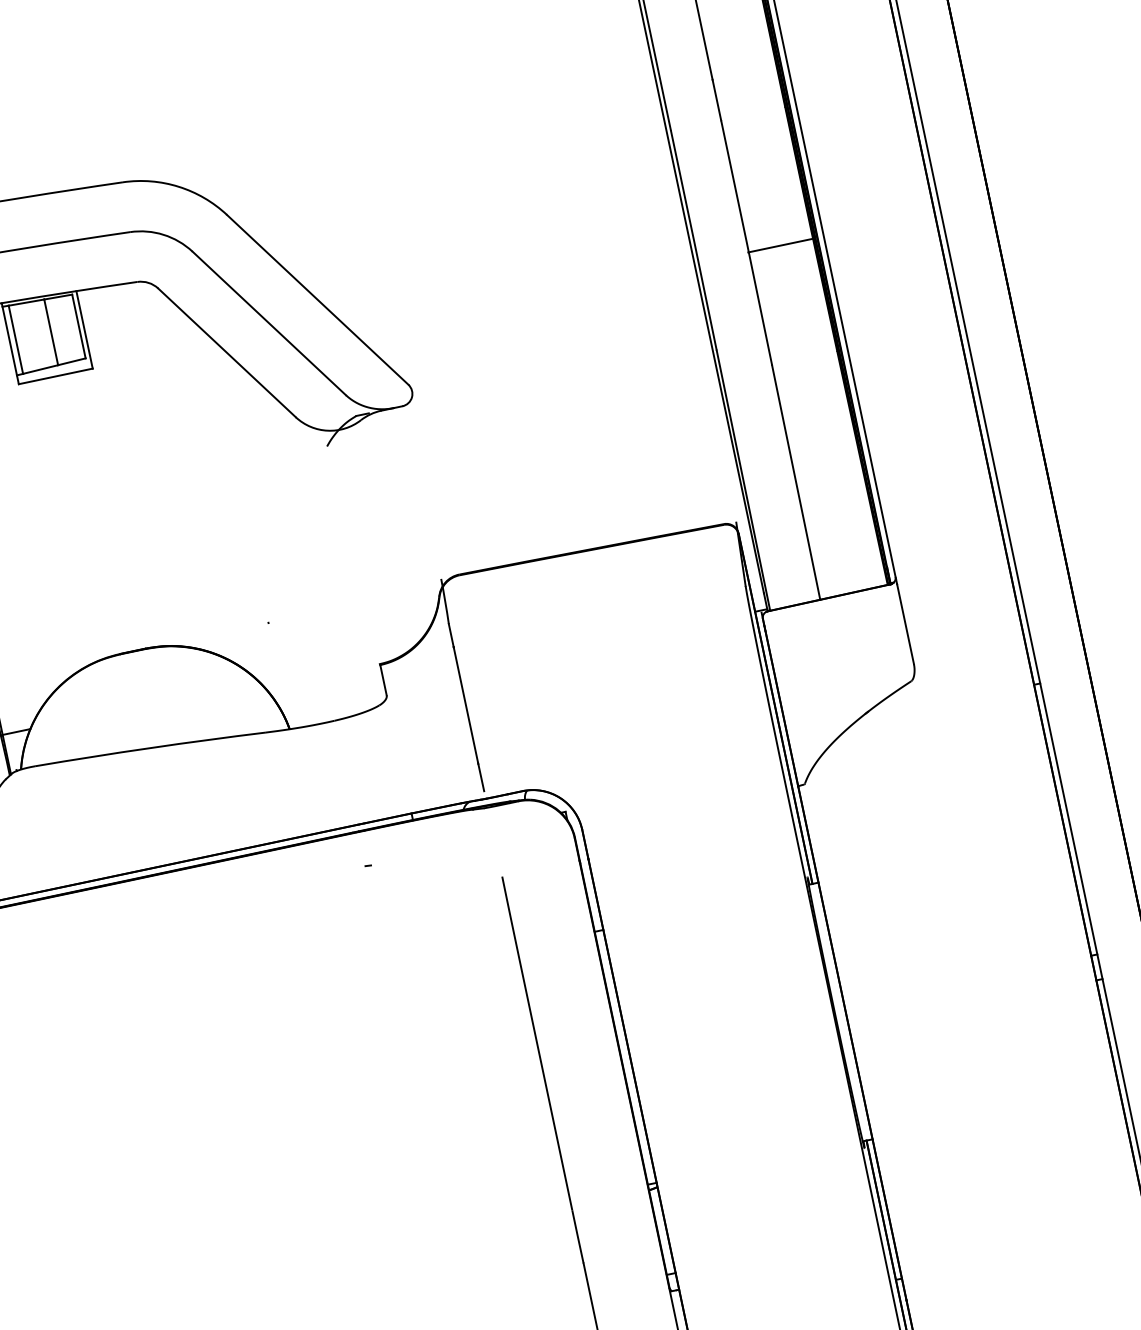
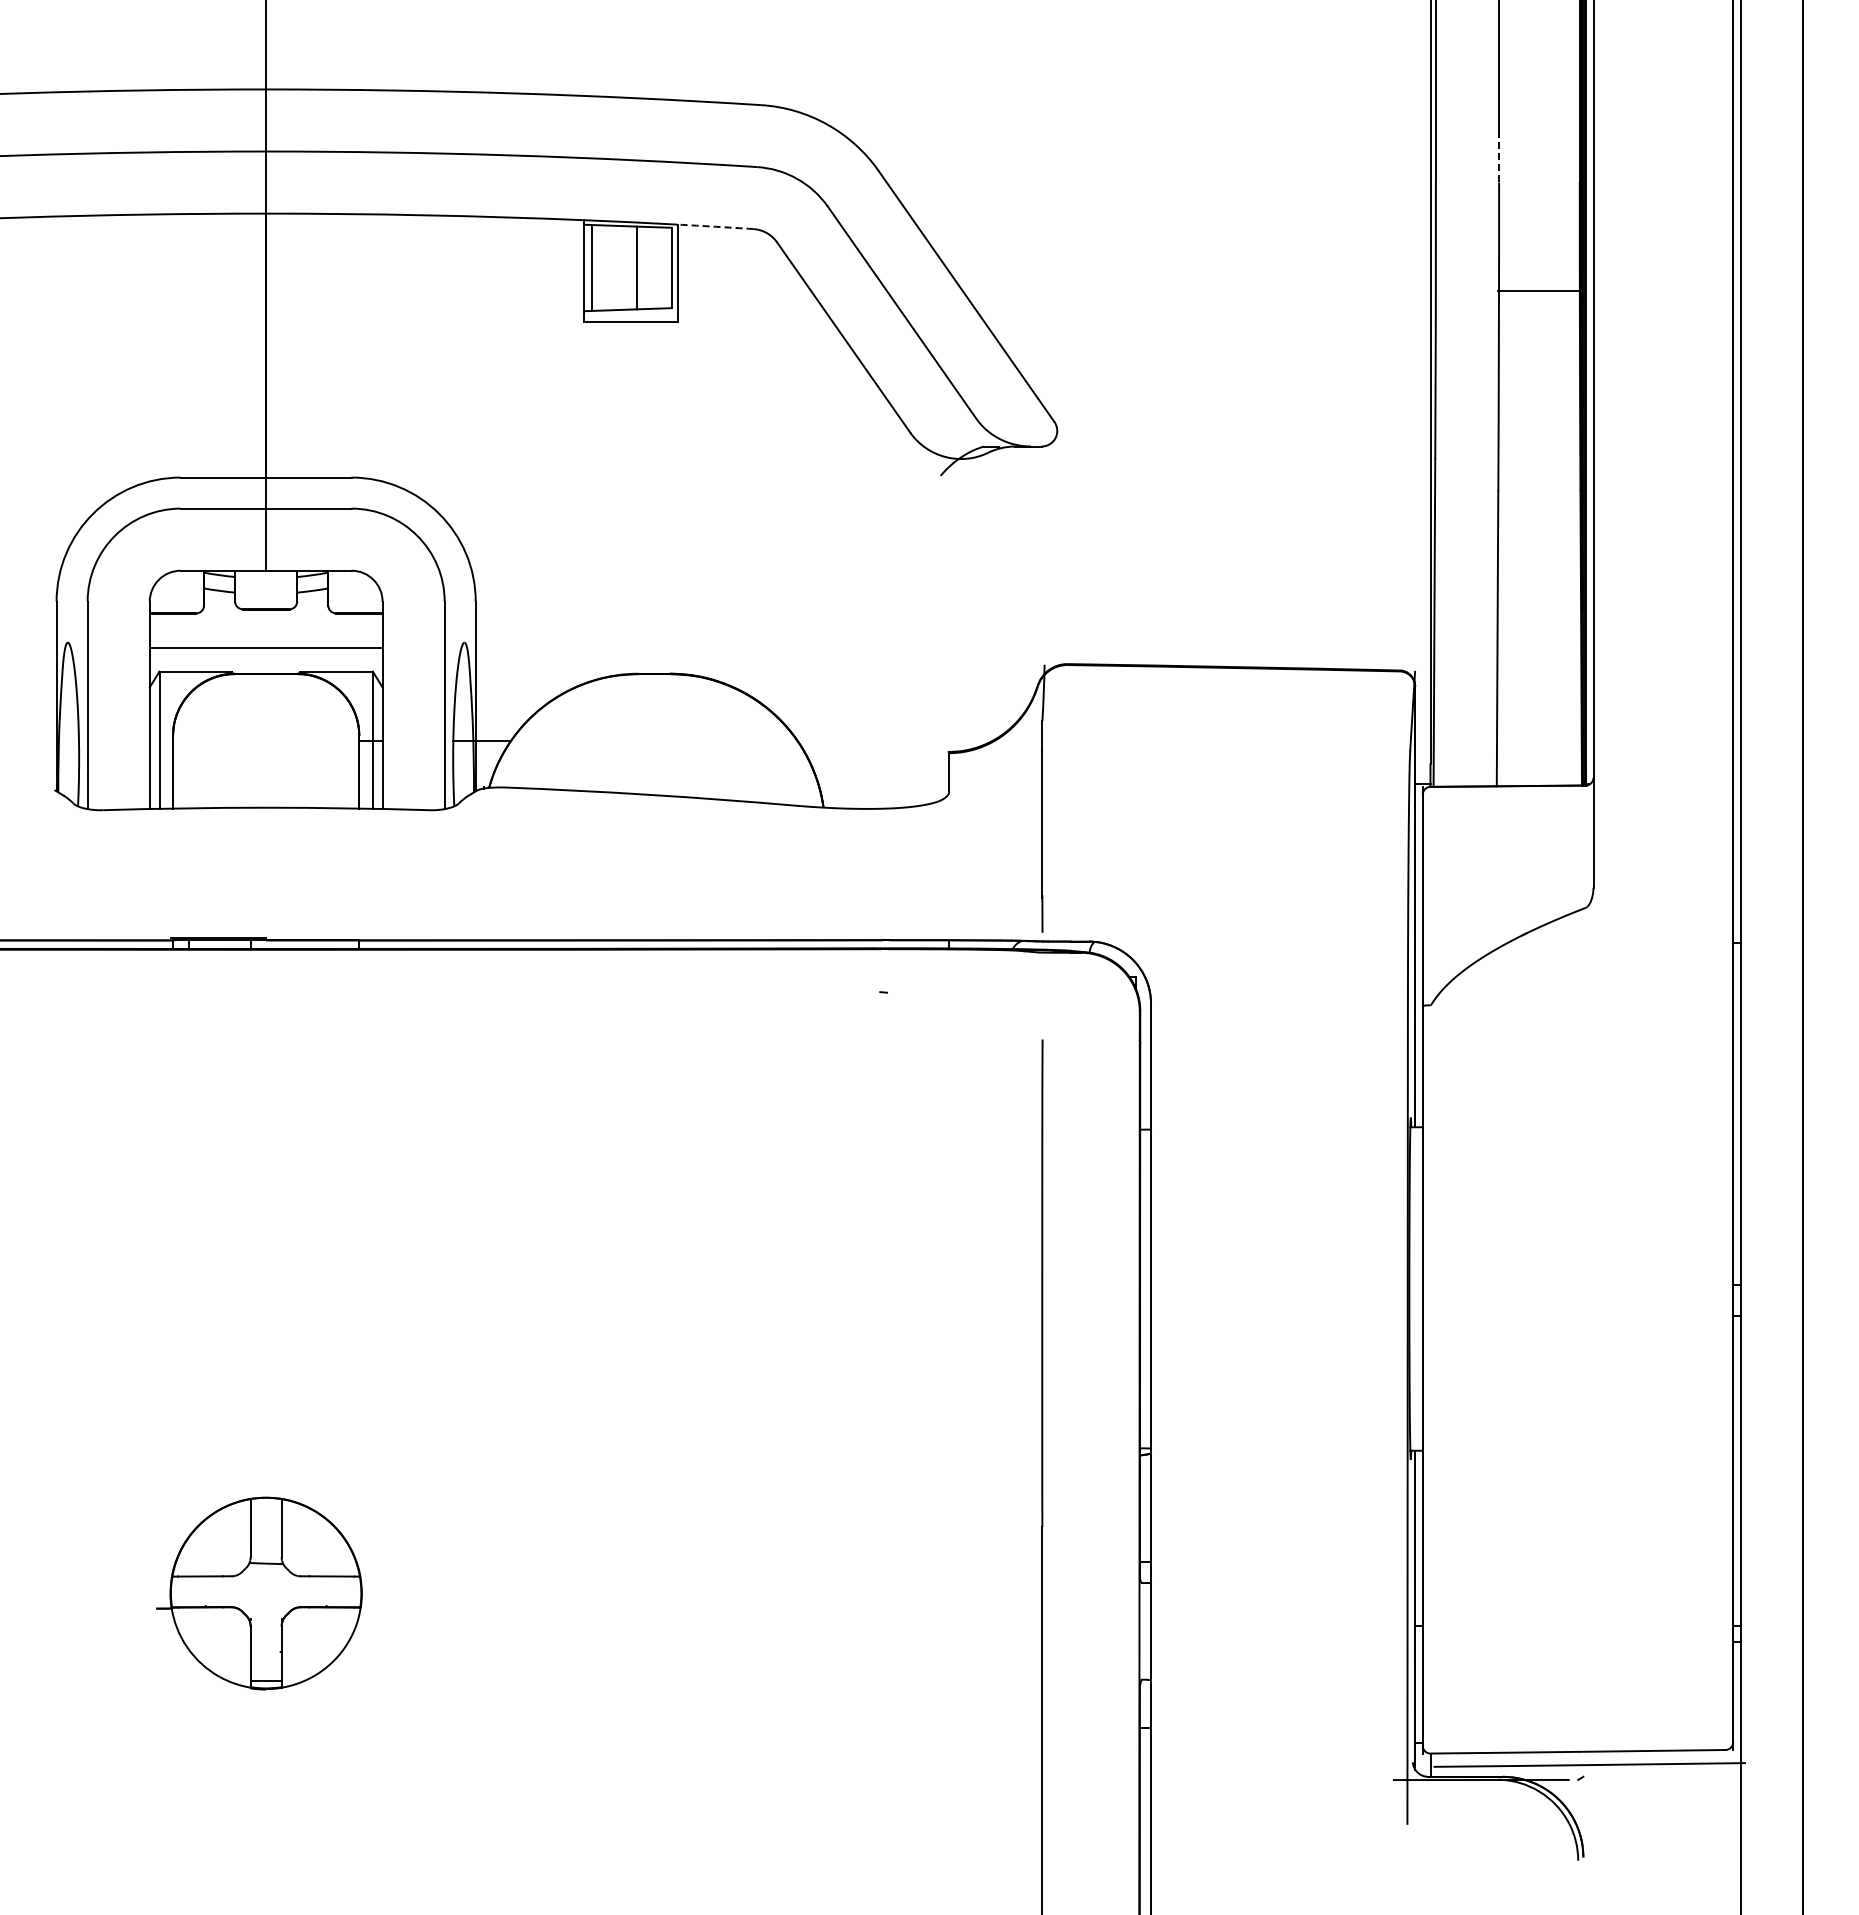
line: (717, 99) -> (1499, 156), solid -> dashed
line: (780, 245) -> (1539, 290), moved
arc: (106, 286) -> (715, 226), solid -> dashed

